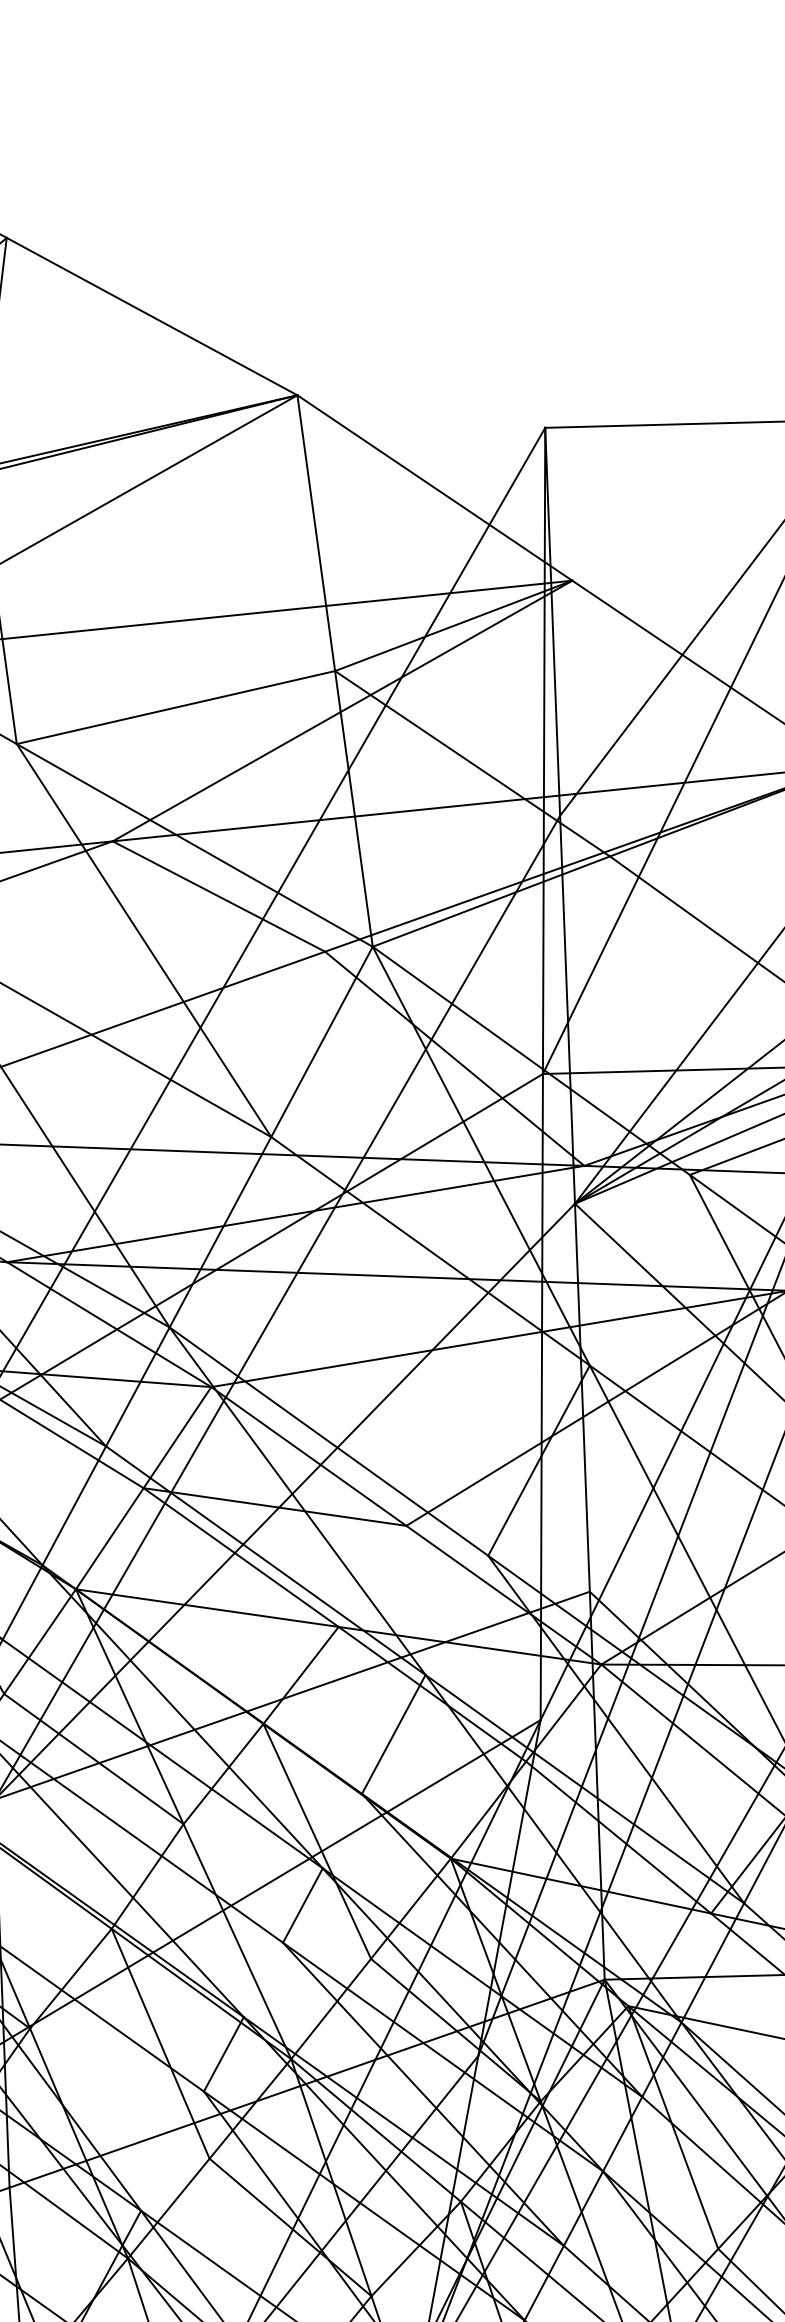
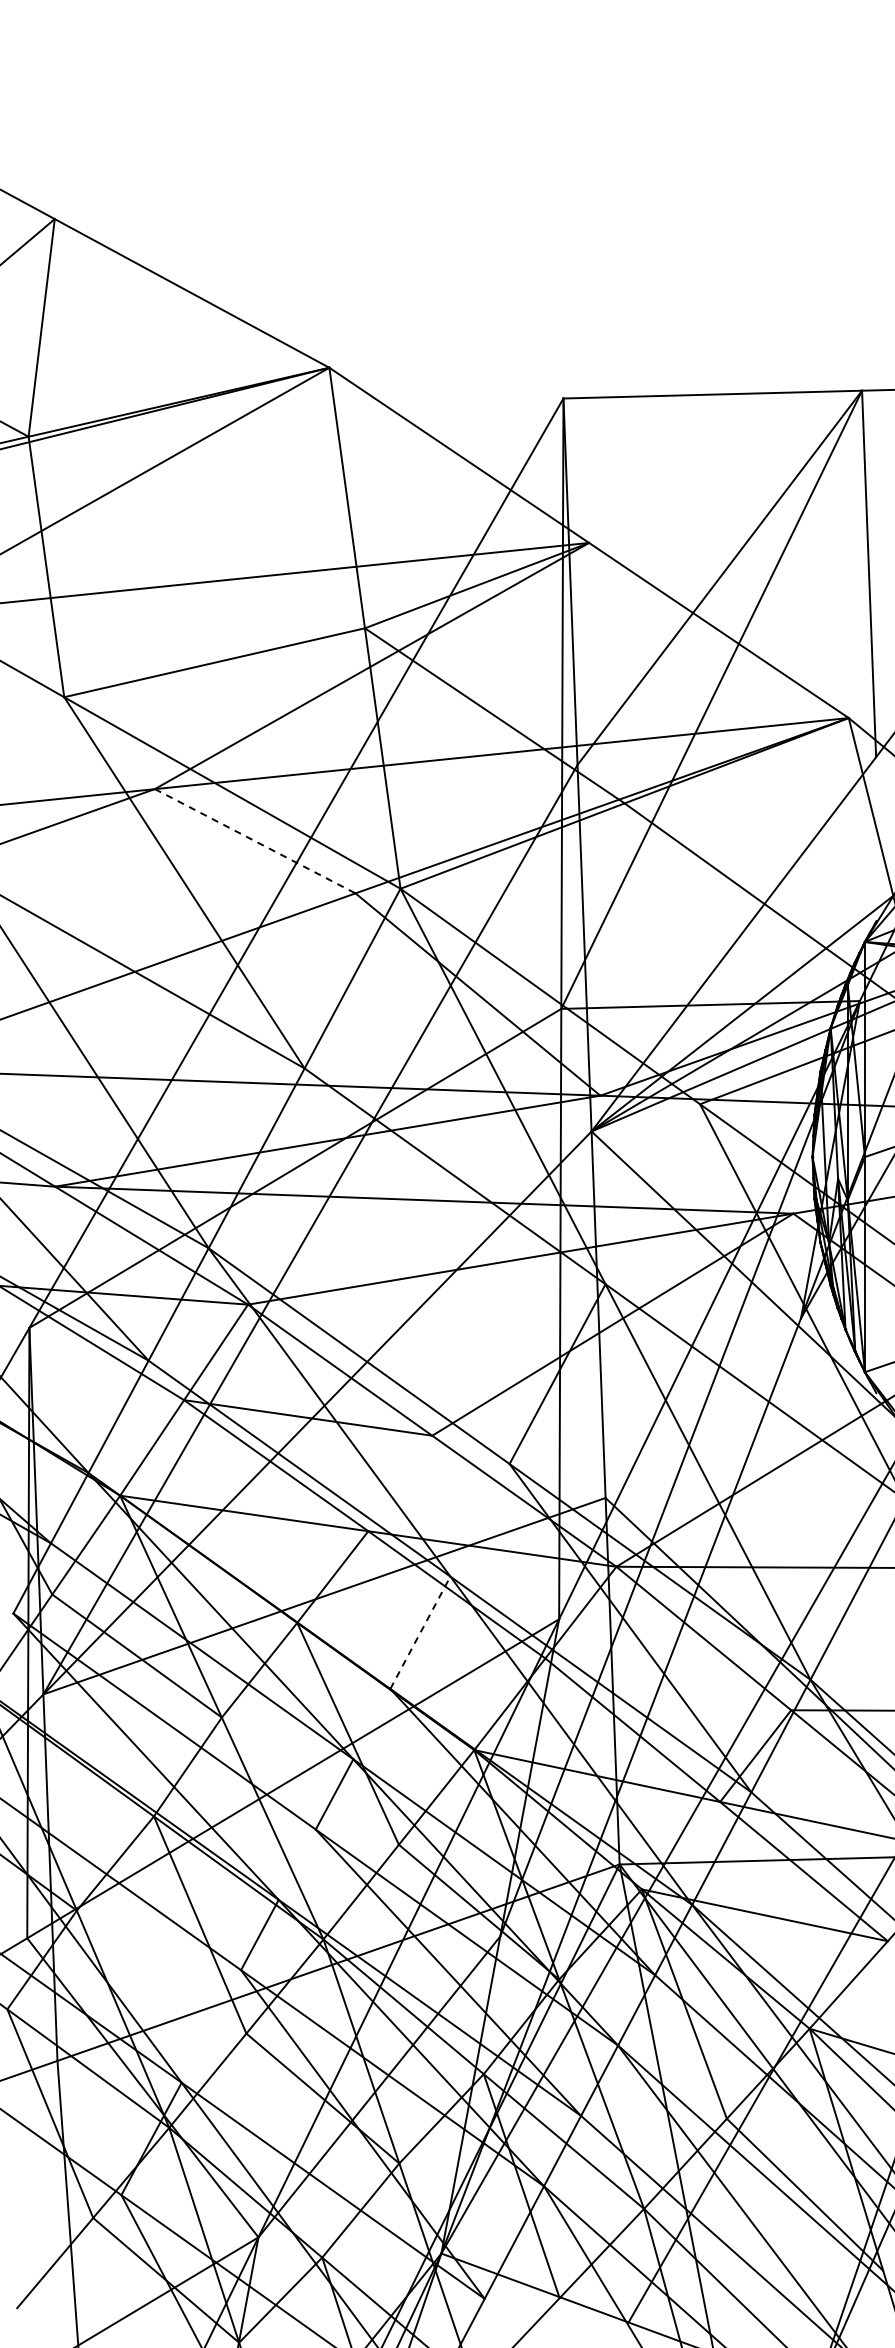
line: (219, 896) -> (255, 841), solid -> dashed
line: (393, 1734) -> (420, 1632), solid -> dashed

